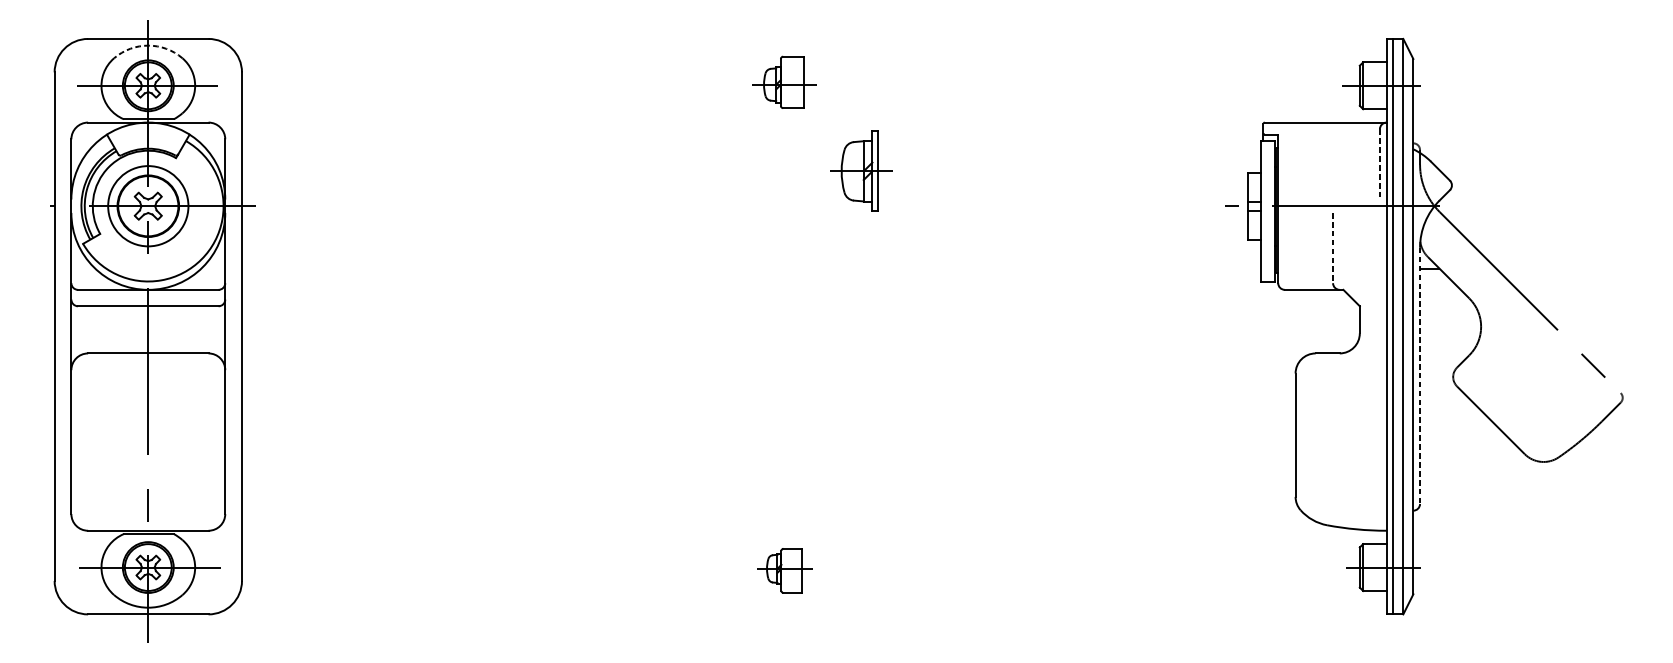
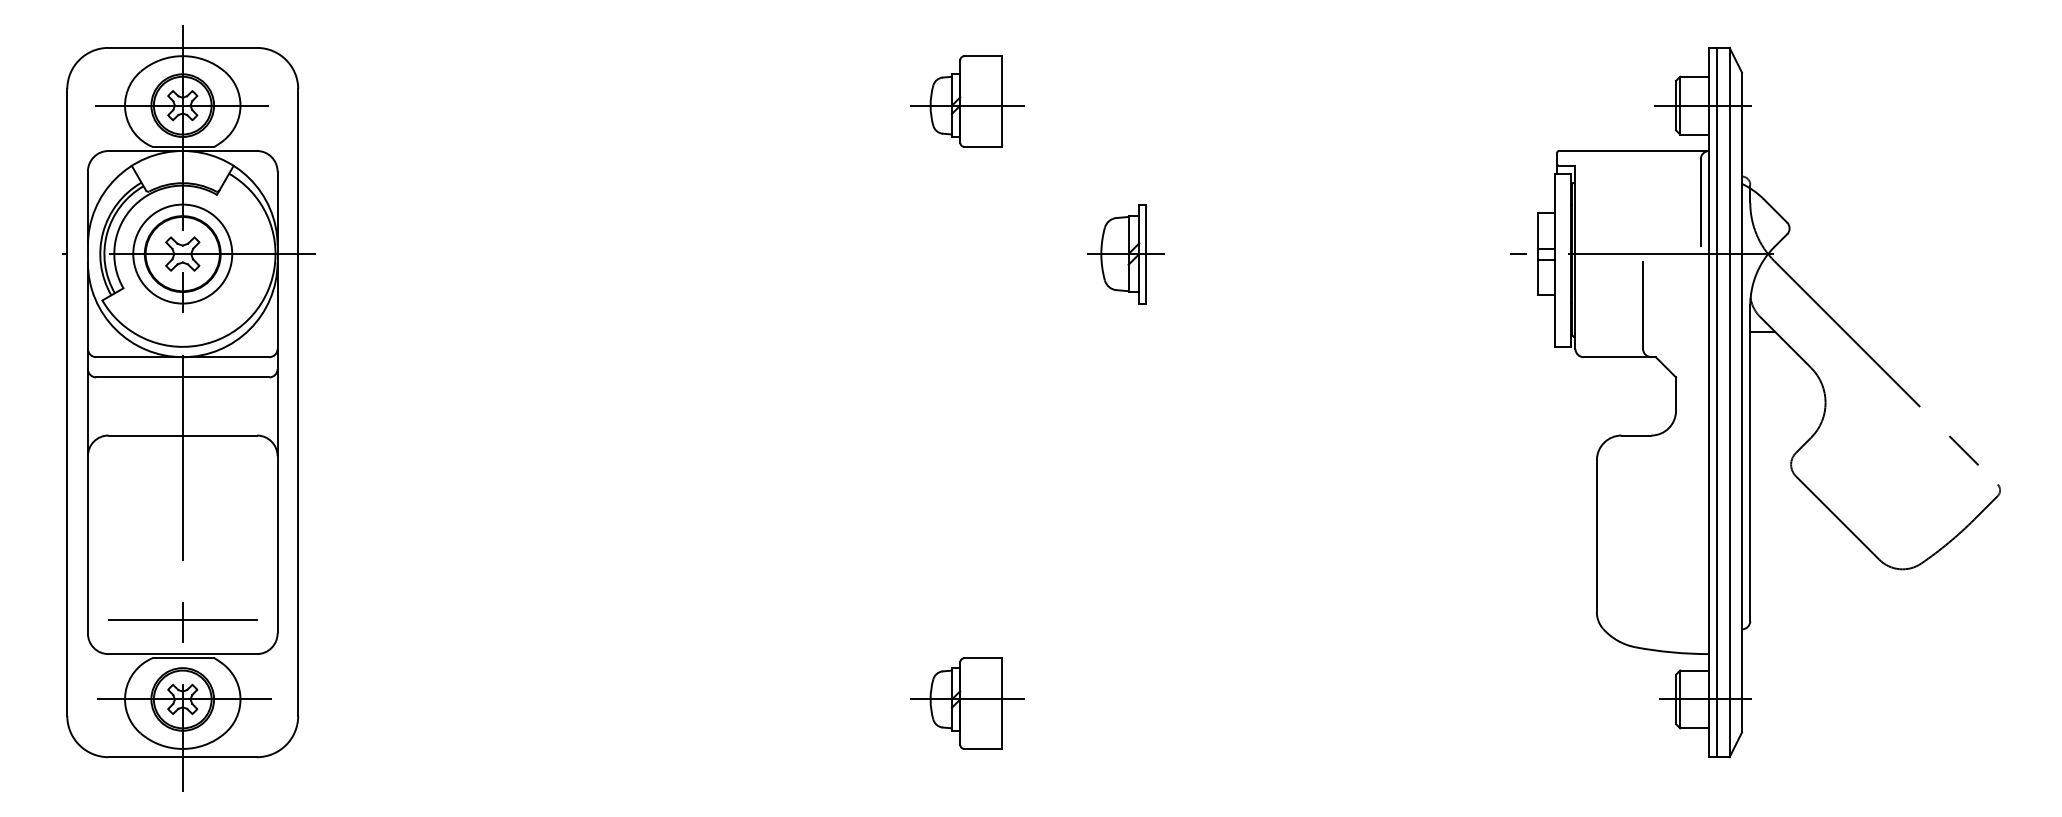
arc: (148, 45) -> (182, 56), dashed -> solid
part: (784, 82) -> (967, 101), size x1.43
line: (1379, 165) -> (1700, 203), dashed -> solid
part: (861, 171) -> (1125, 254), moved
line: (1333, 248) -> (1643, 306), dashed -> solid
line: (1420, 376) -> (1750, 463), dashed -> solid
line: (148, 503) -> (182, 620), added
part: (784, 570) -> (967, 703), size x1.67

